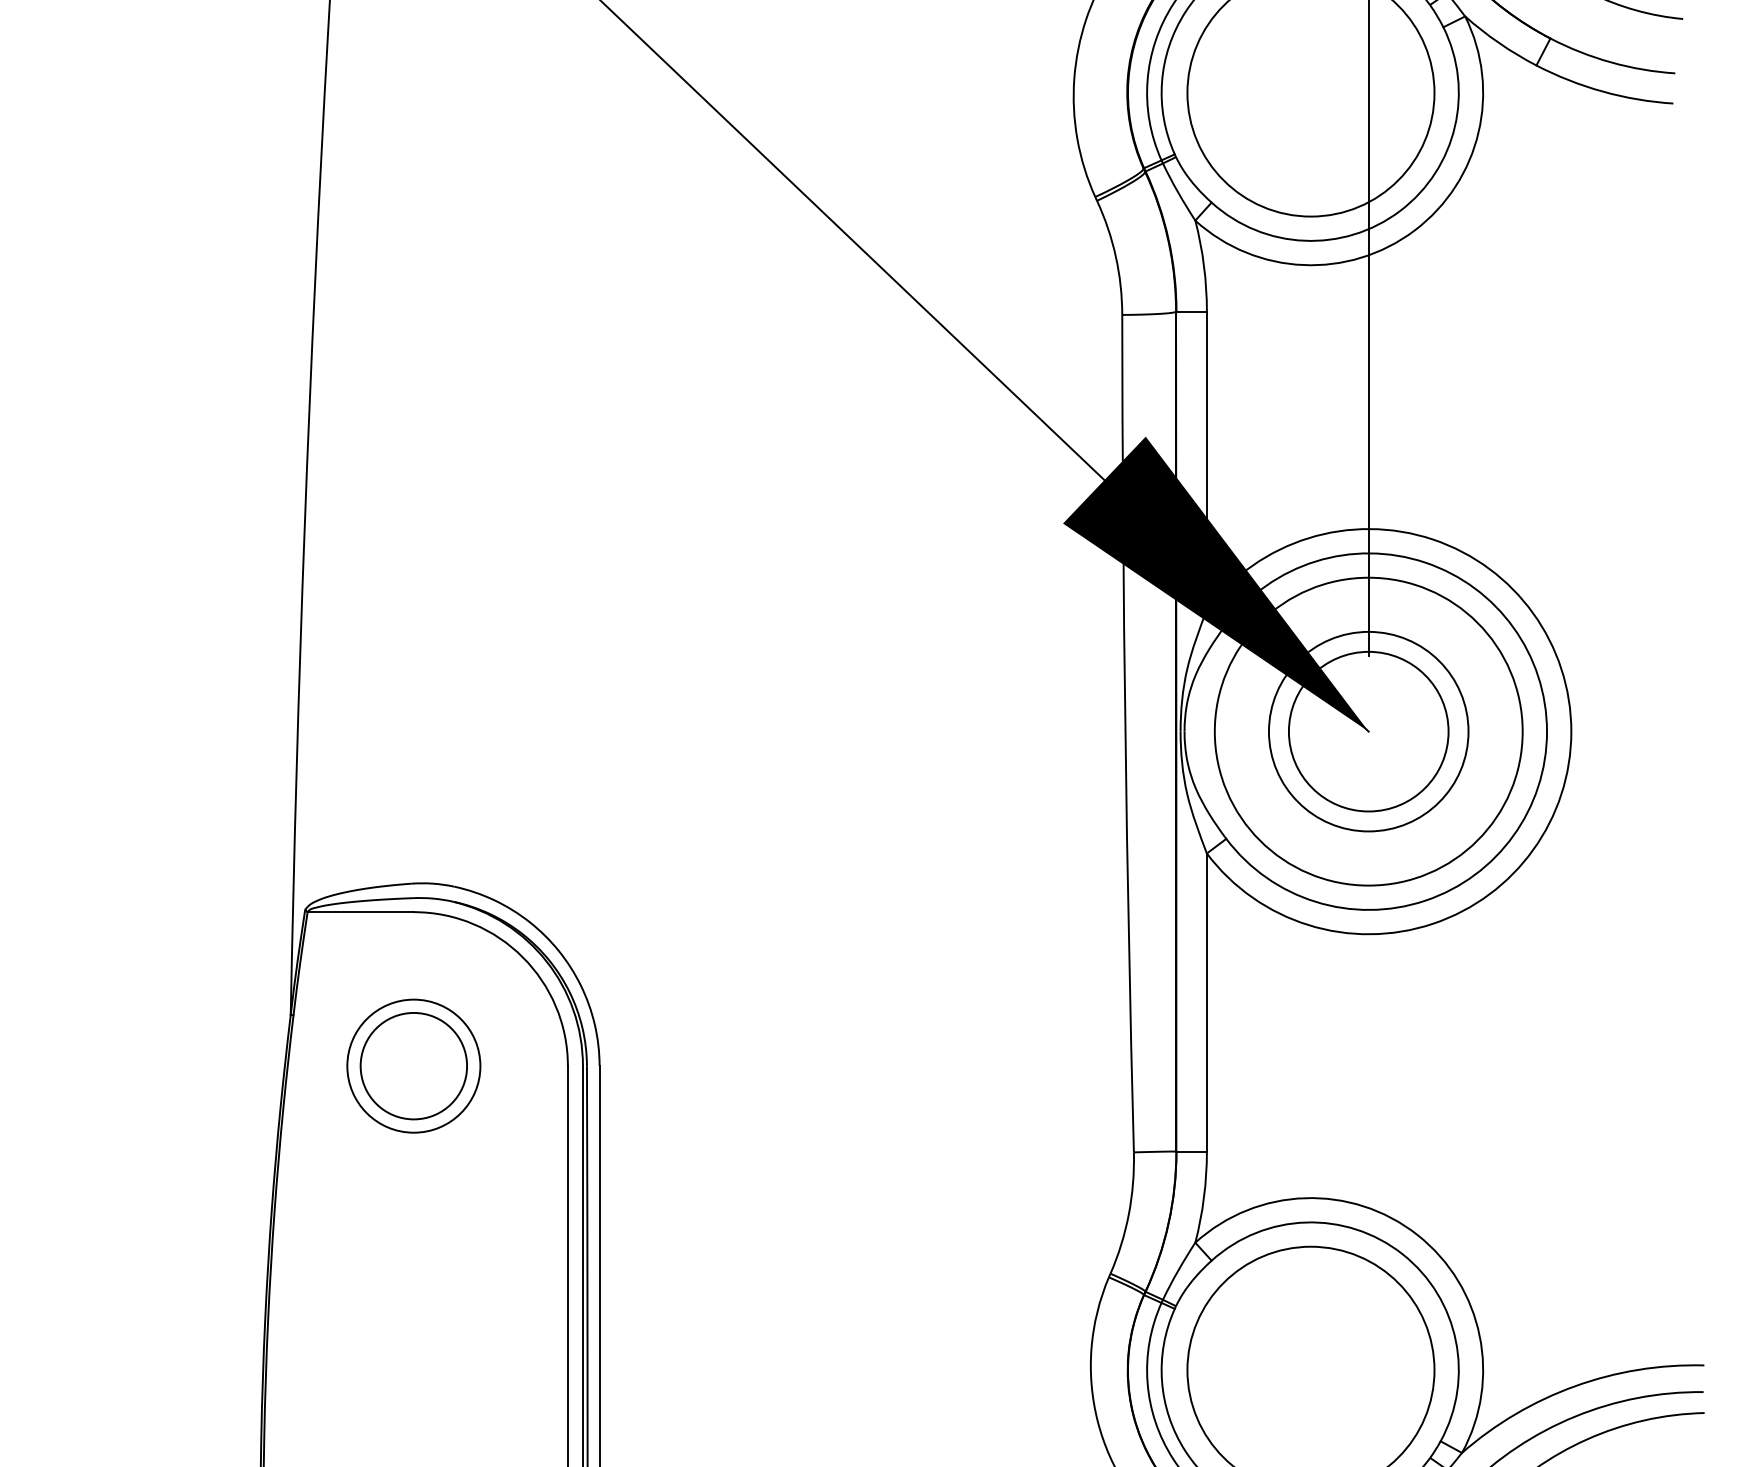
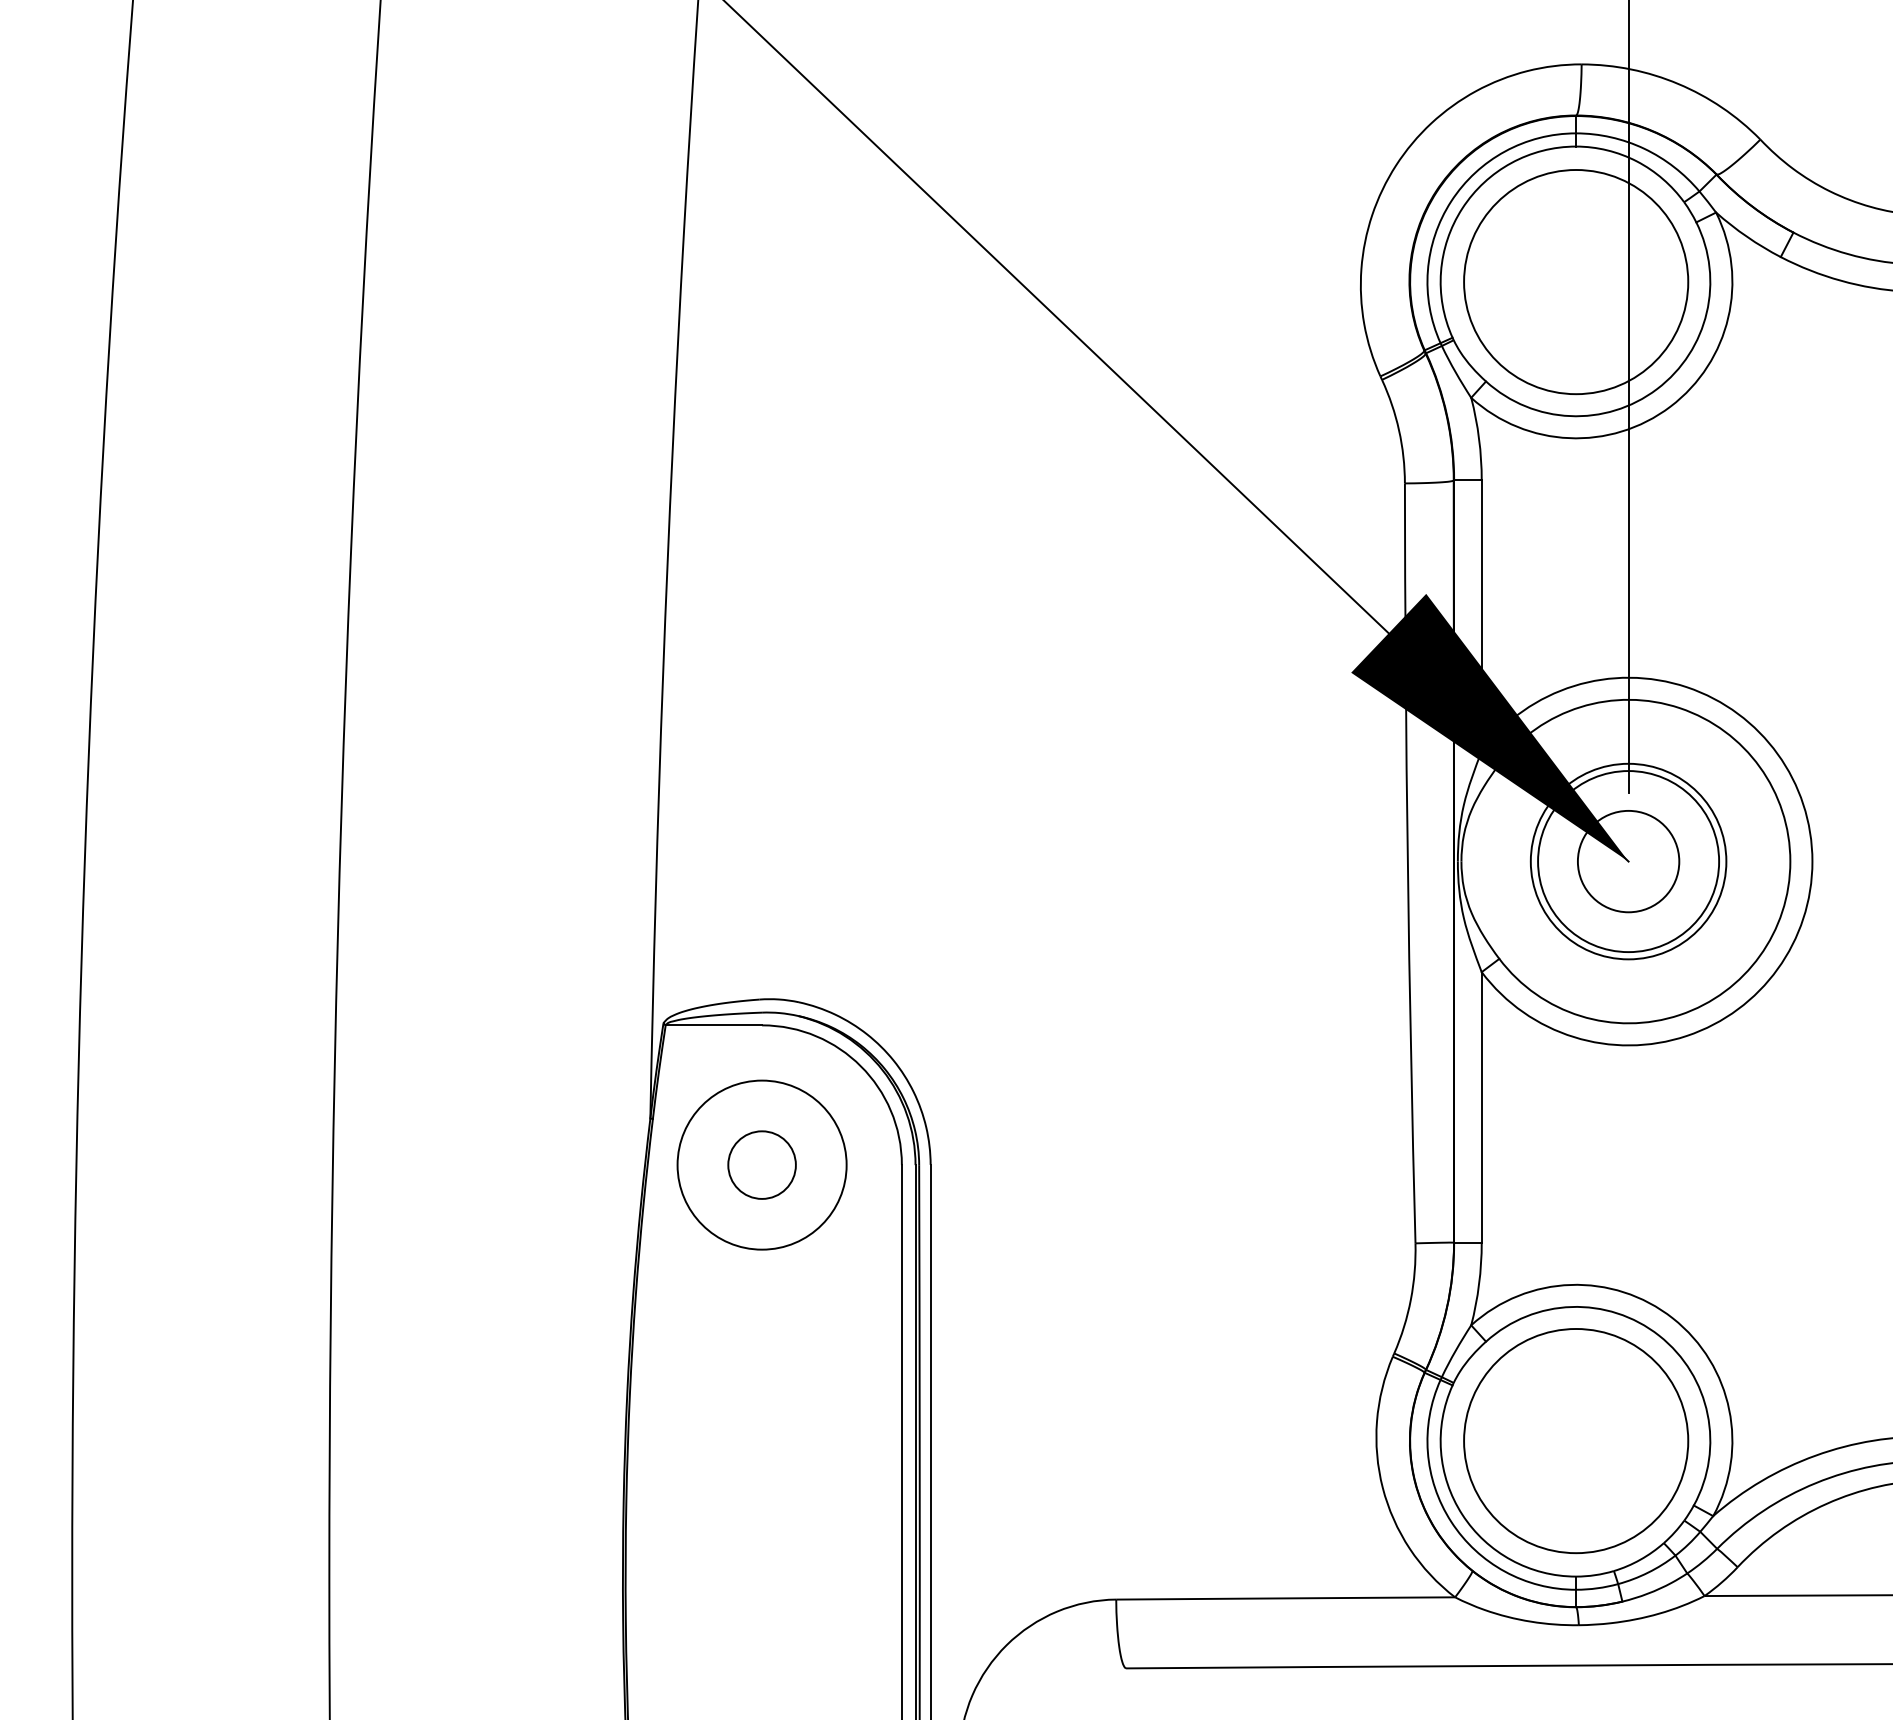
circle: (1368, 731) -> (1628, 861), size x0.7
circle: (1368, 731) -> (1628, 861), size x0.7
circle: (413, 1065) -> (761, 1164), size x0.7
circle: (413, 1065) -> (761, 1164), size x1.4

